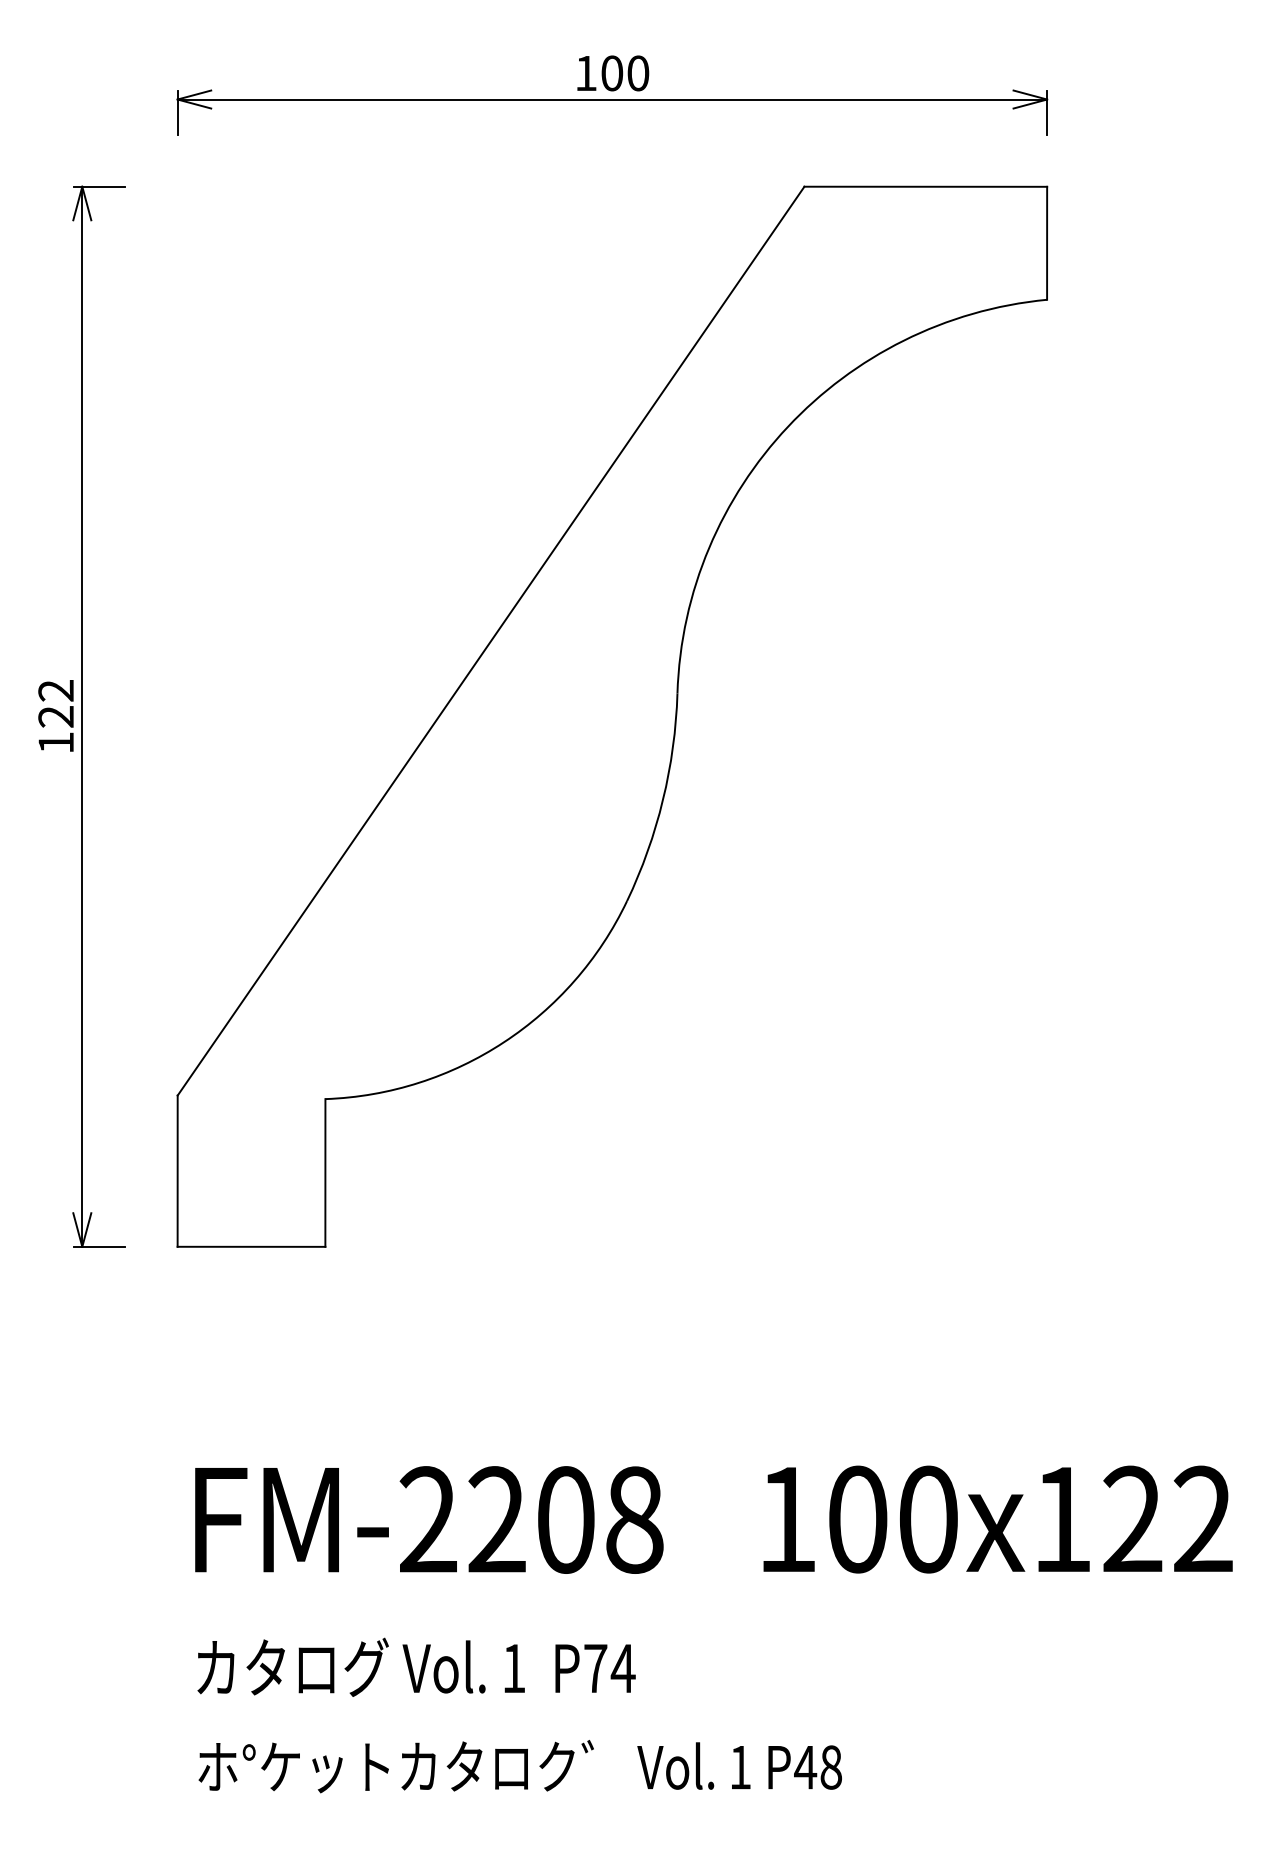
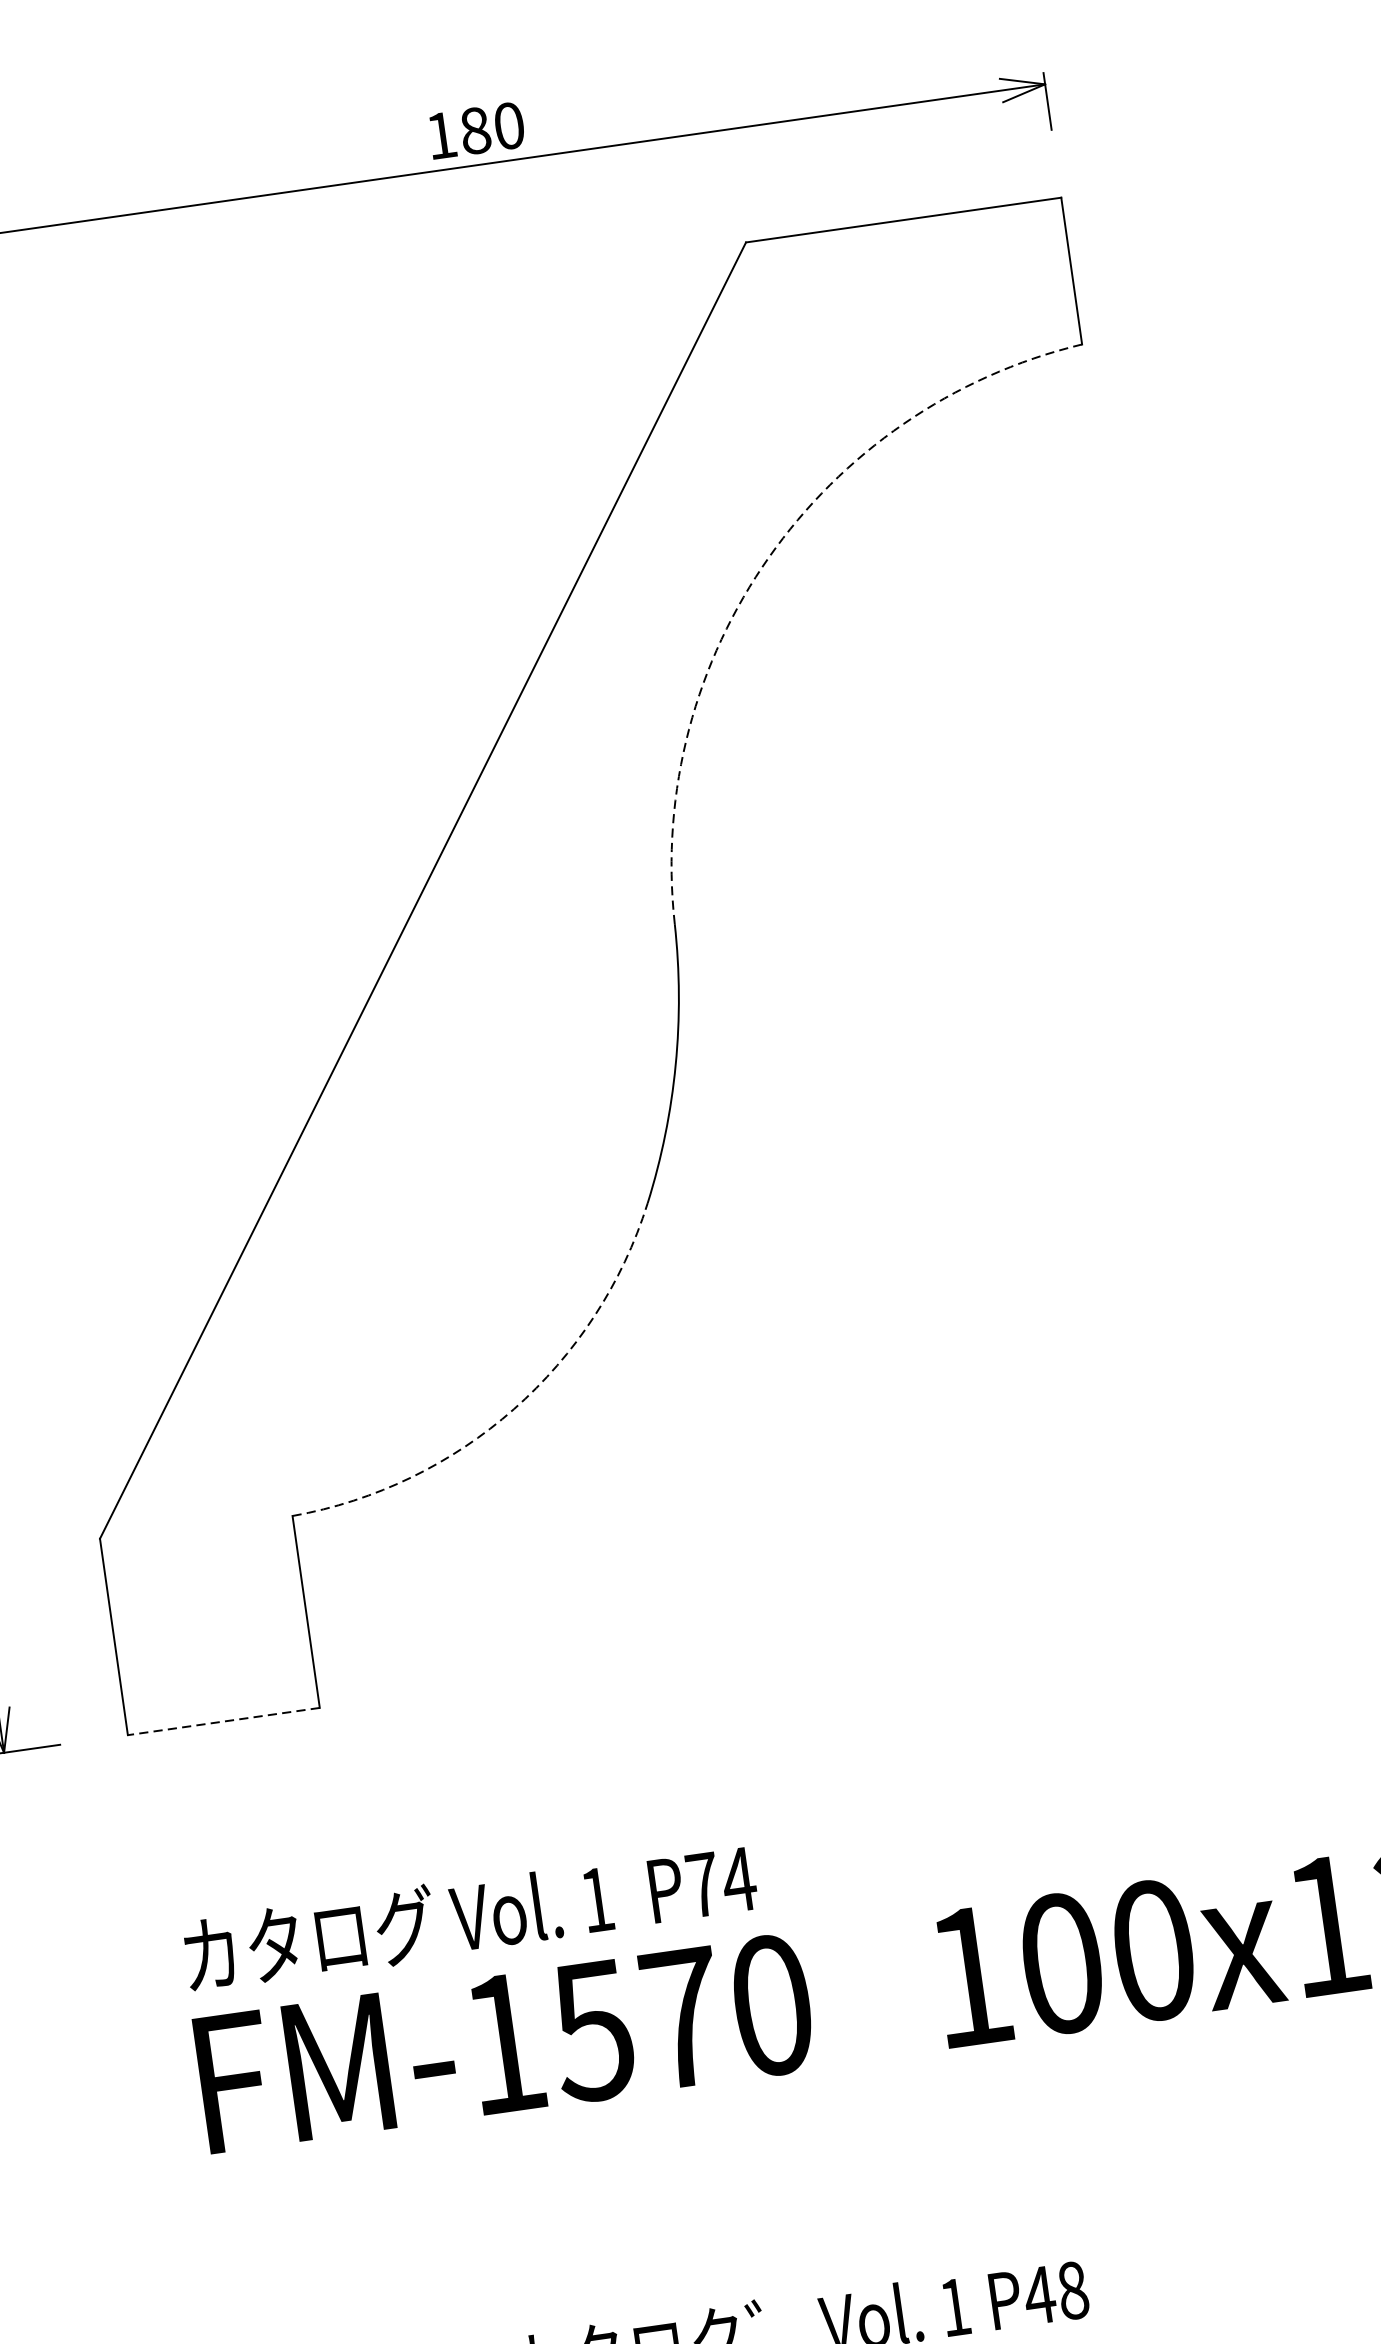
text: (612, 73) -> (475, 130), 100 -> 180
arc: (787, 426) -> (768, 557), solid -> dashed
arc: (503, 1042) -> (513, 1409), solid -> dashed
line: (251, 1246) -> (223, 1721), solid -> dashed
text: (531, 1519) -> (637, 2023), FM-2208 -> FM-1570
text: (416, 1666) -> (470, 1915), moved

